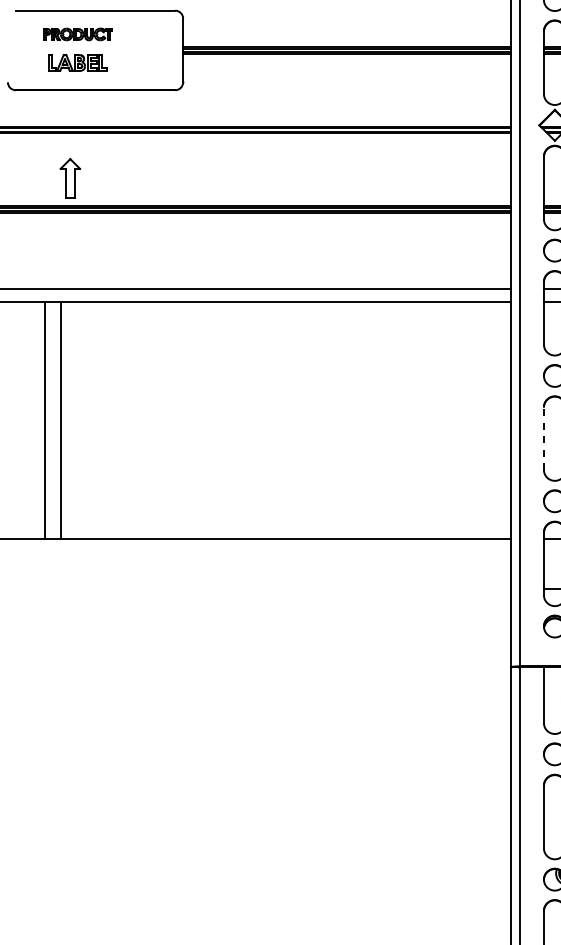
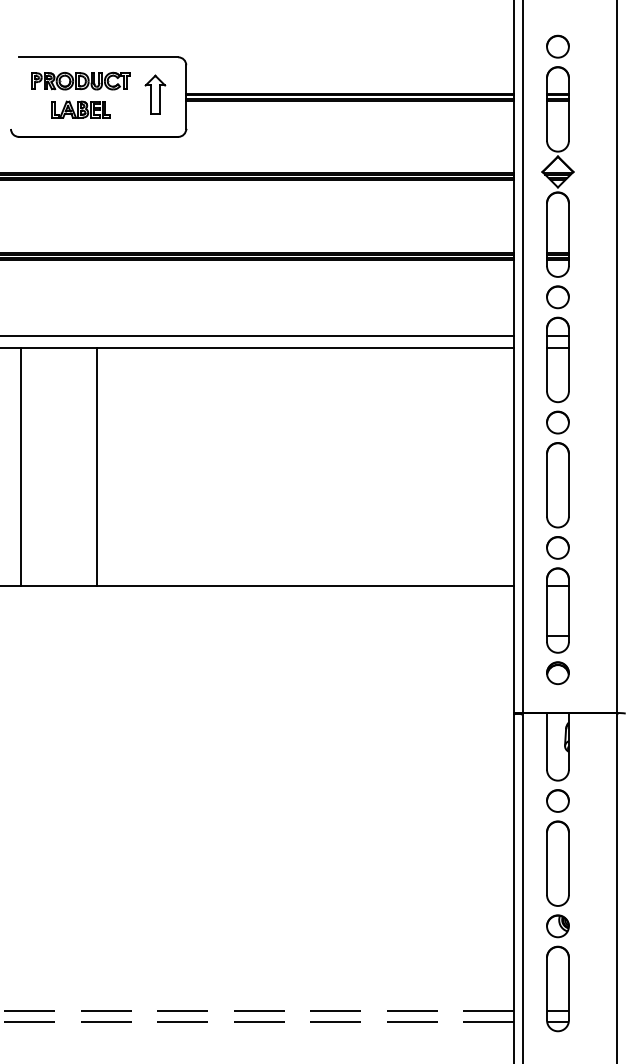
part: (77, 33) -> (80, 80), size x1.43
part: (70, 177) -> (155, 94), moved
line: (44, 420) -> (20, 467), moved
line: (60, 420) -> (96, 467), moved
line: (544, 437) -> (547, 484), dashed -> solid

